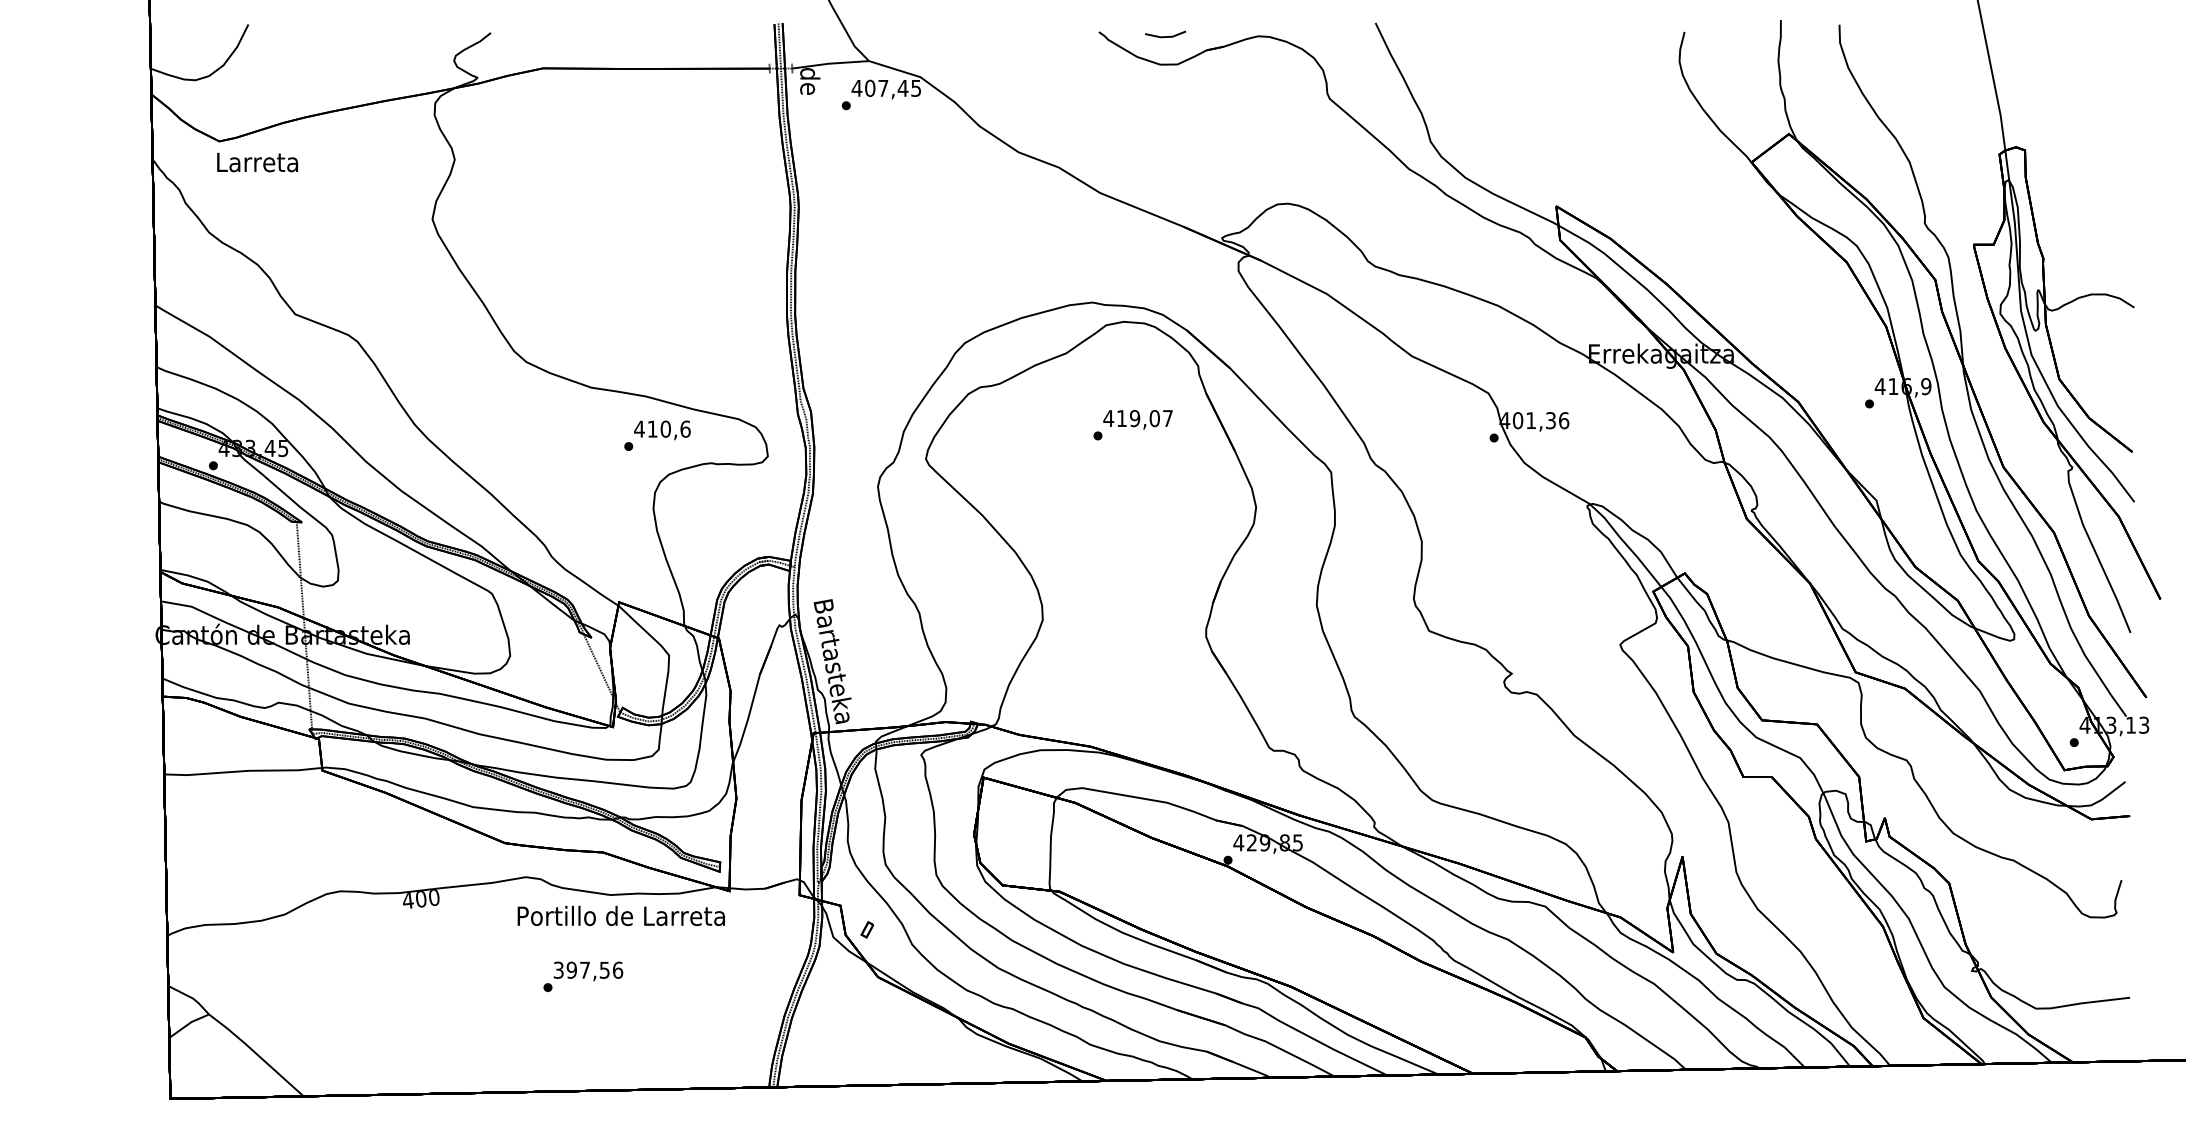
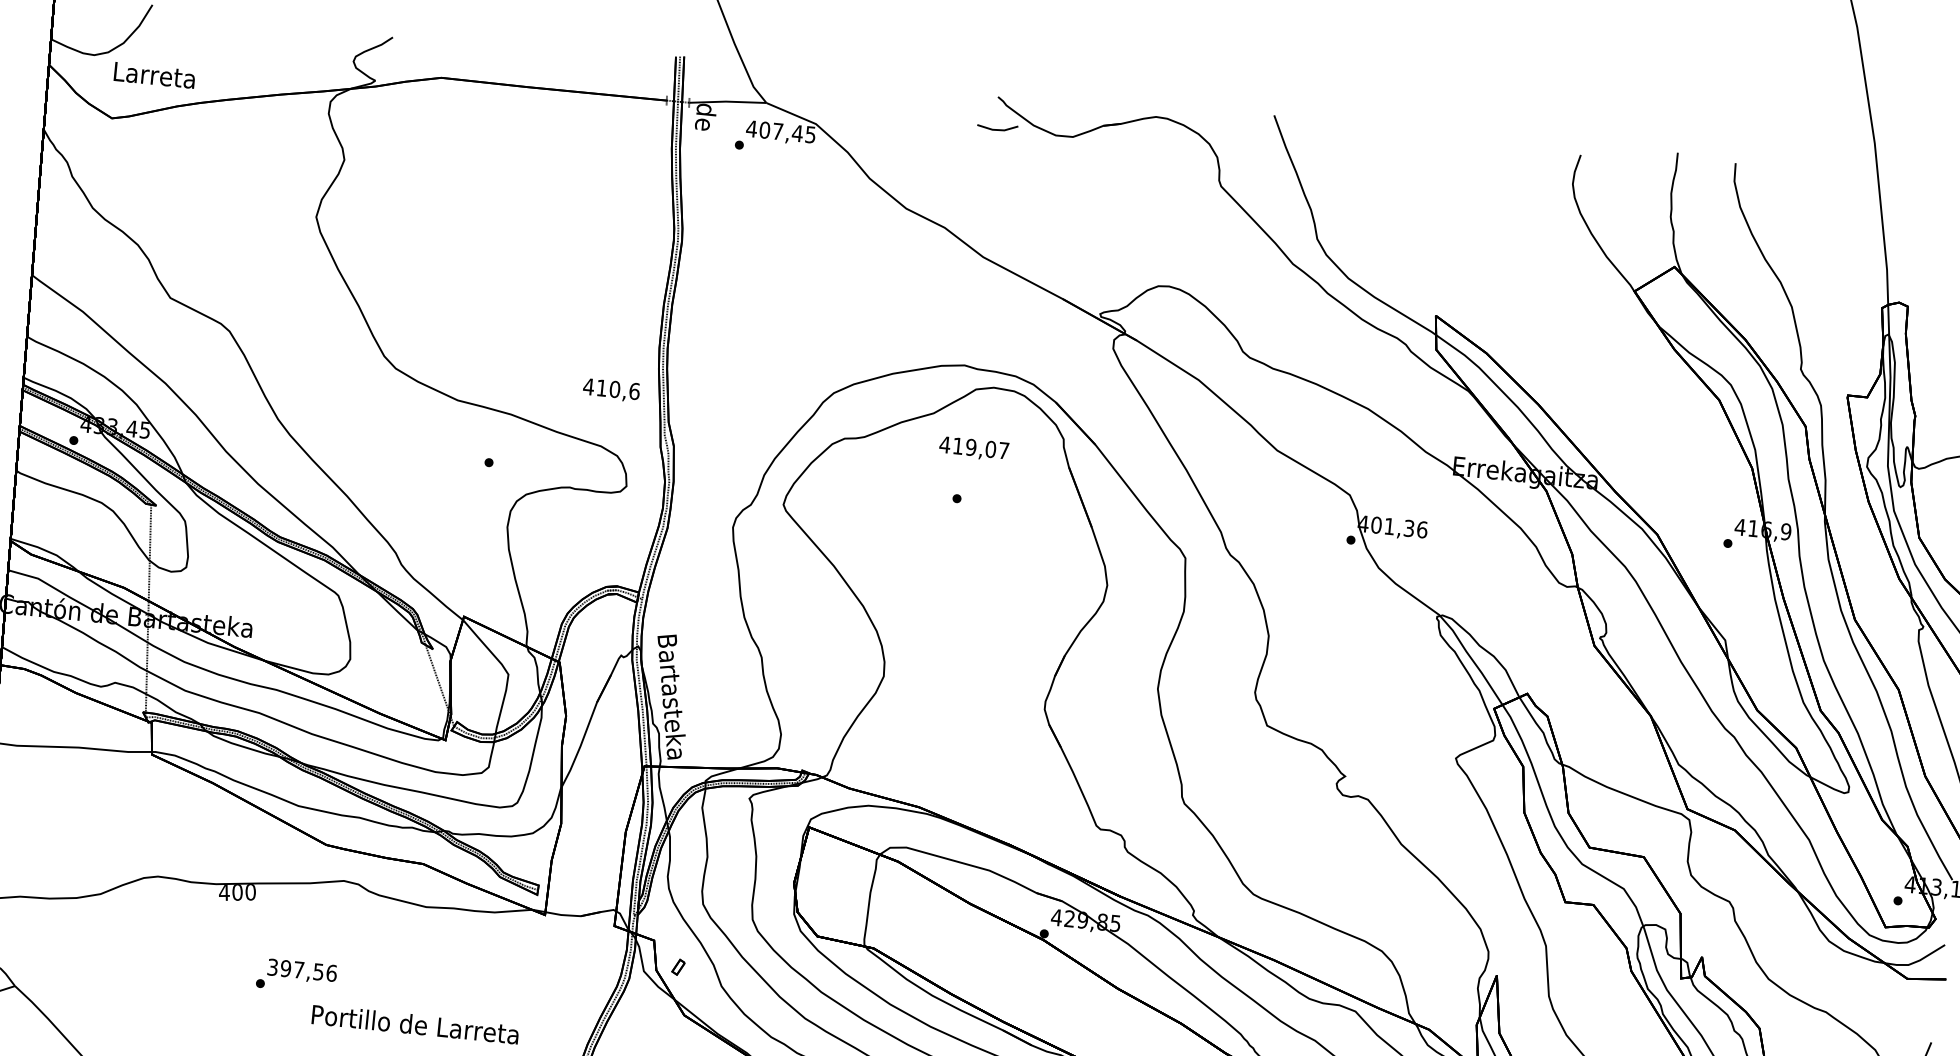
part: (1165, 34) -> (997, 127), moved
text: (257, 162) -> (154, 75), moved
text: (1137, 419) -> (973, 448), moved
text: (662, 430) -> (611, 390), moved
text: (620, 915) -> (414, 1024), moved
text: (583, 976) -> (296, 976), moved

